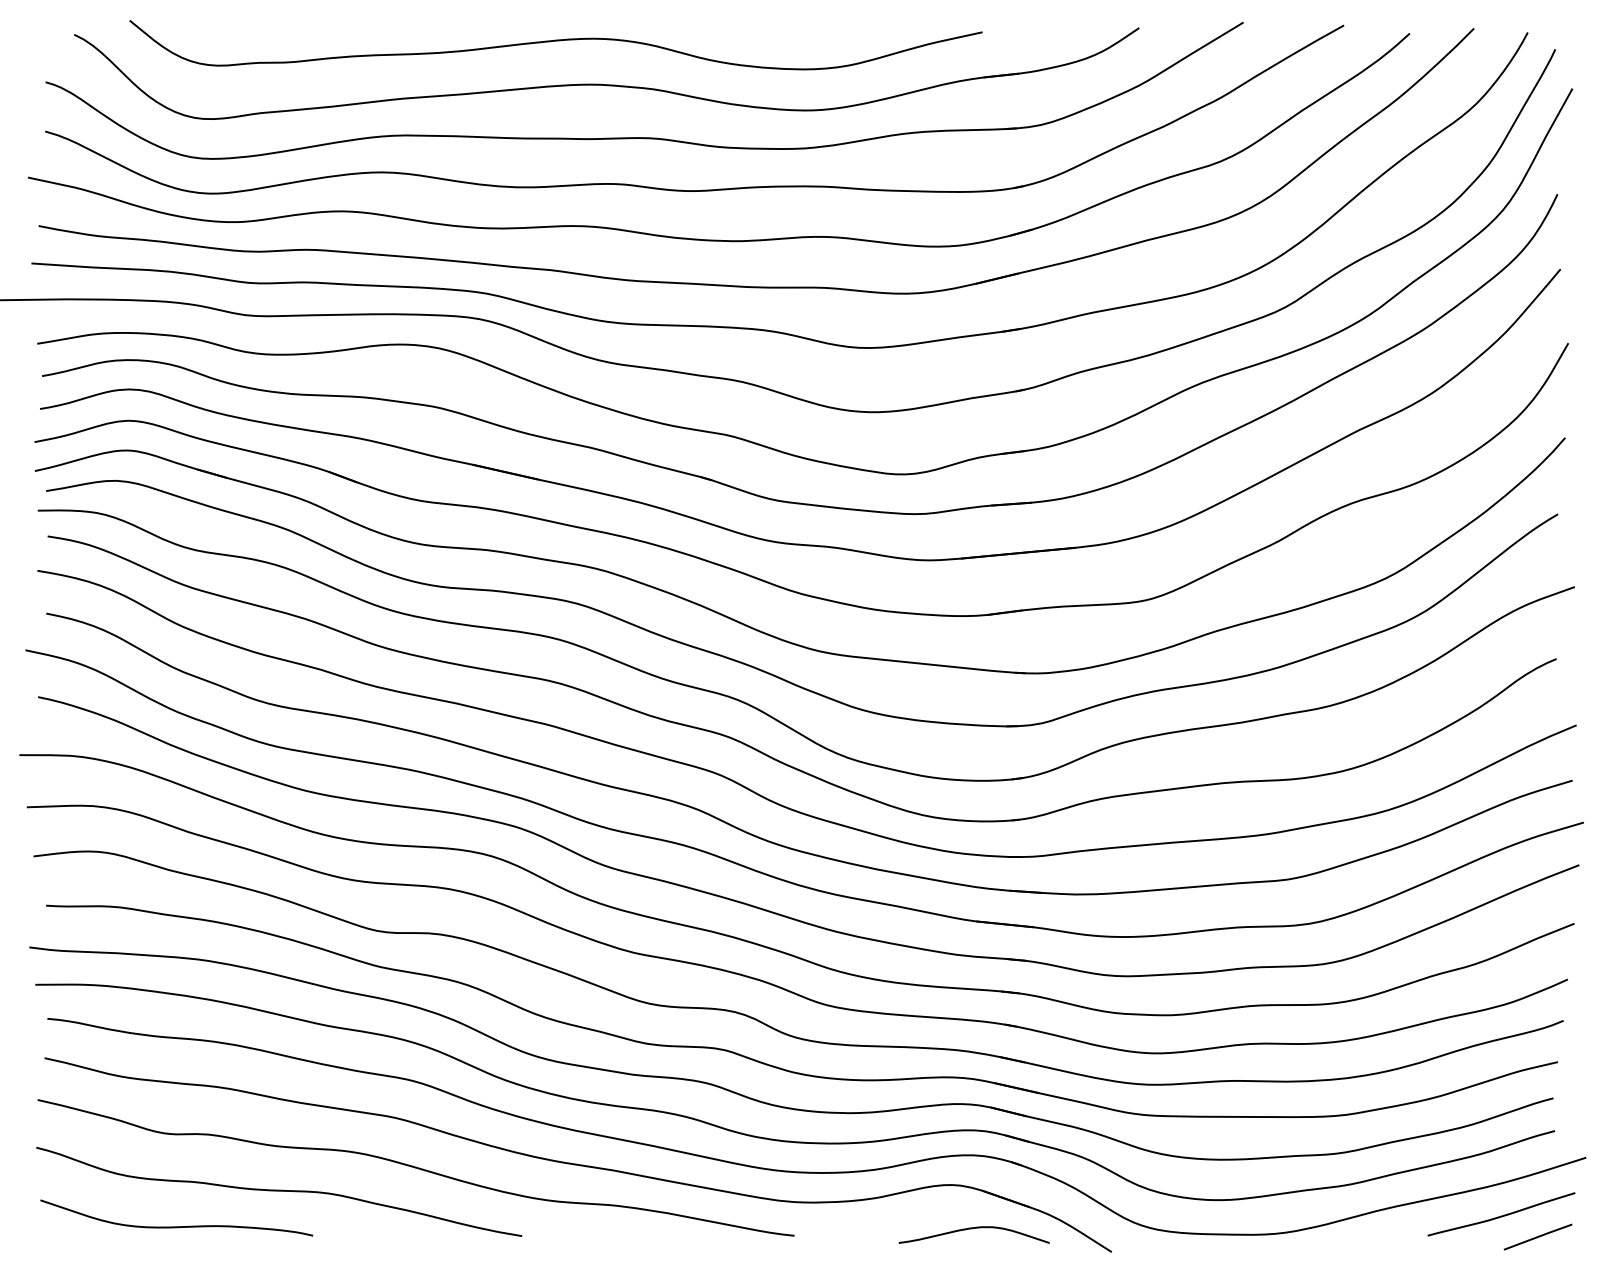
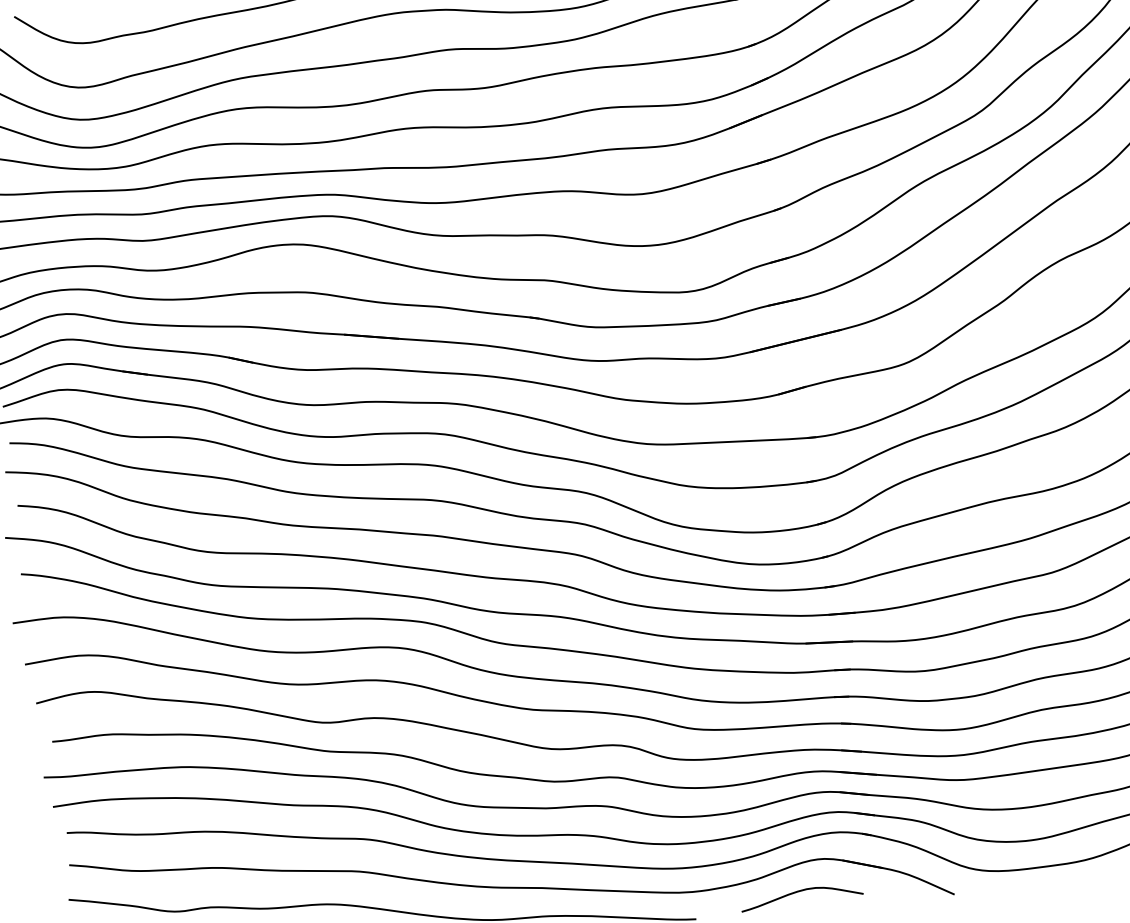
curve: (972, 1229) -> (799, 892), moved

